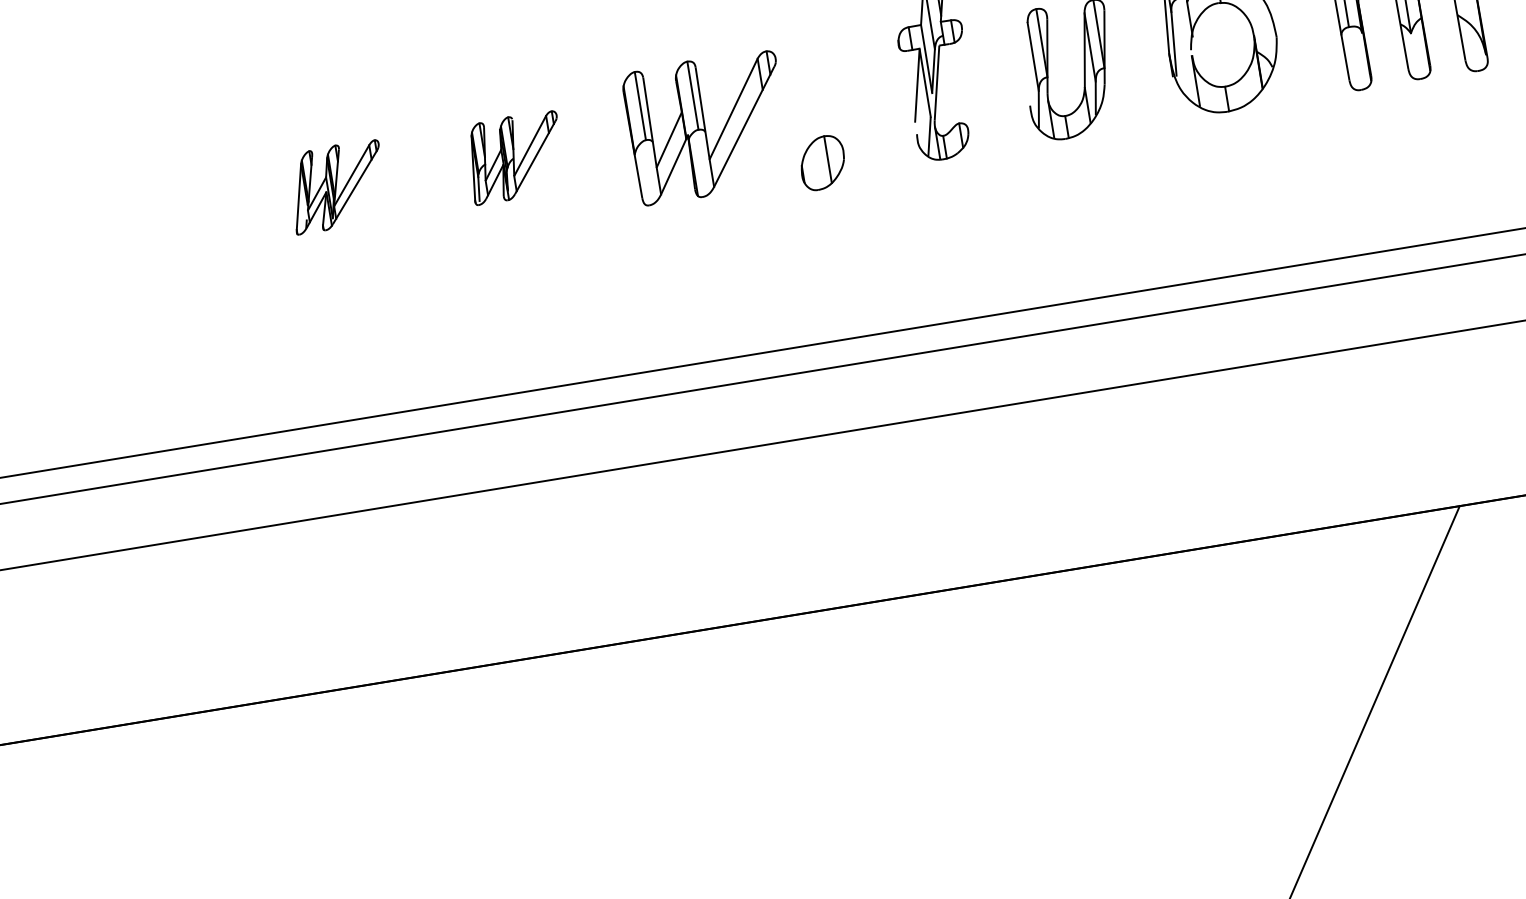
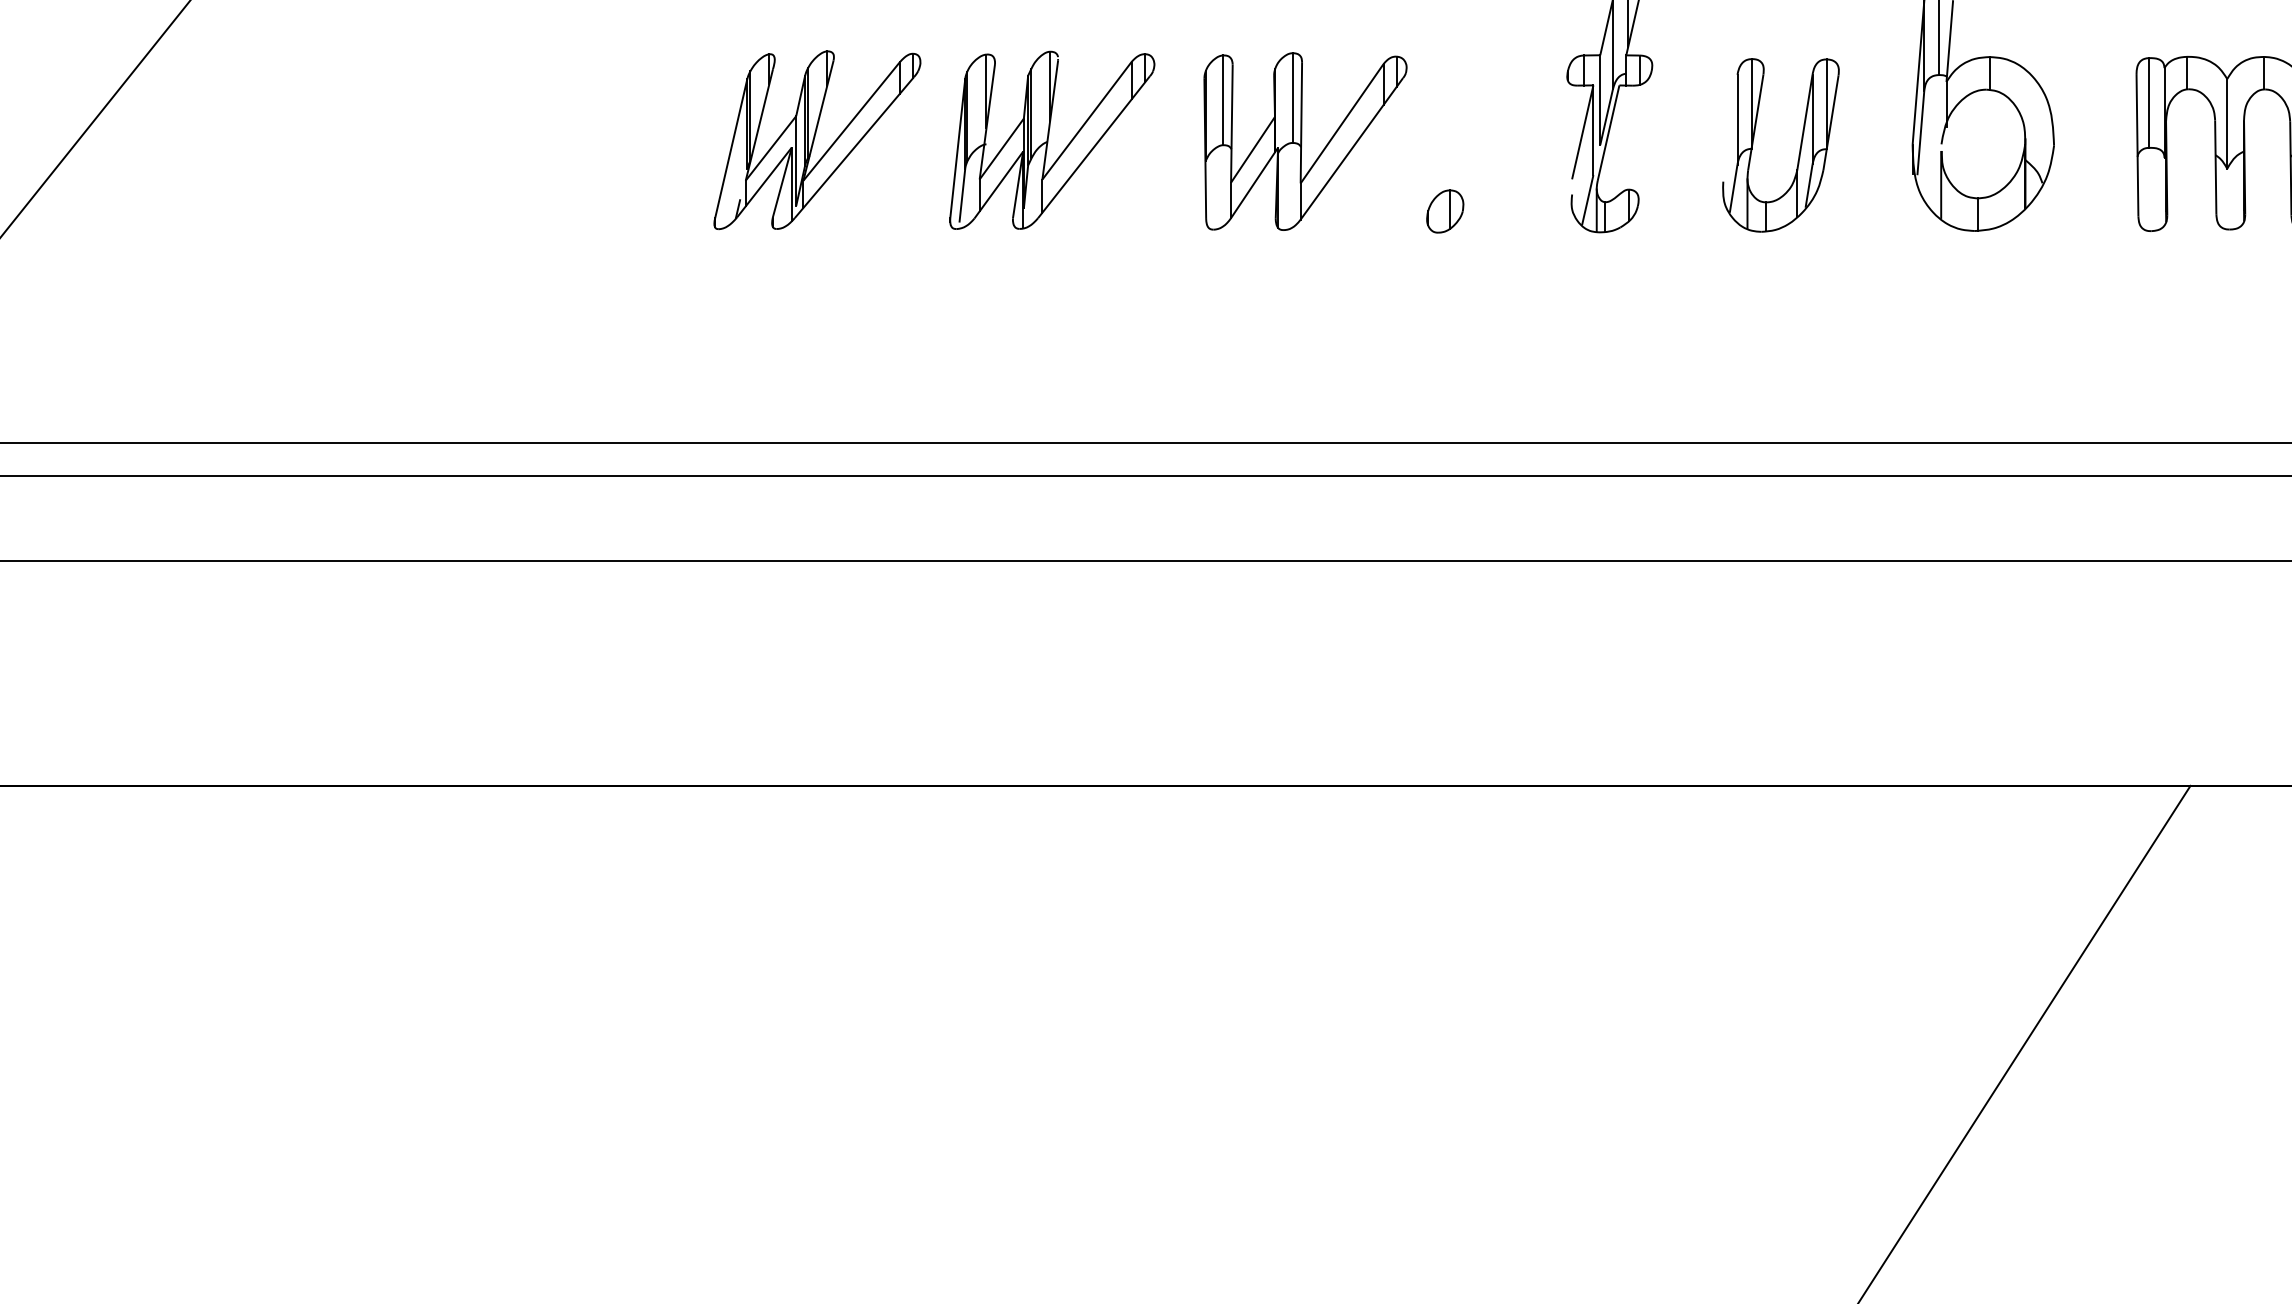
part: (515, 157) -> (1052, 139), size x1.67
part: (823, 162) -> (1445, 211), size x0.62
part: (337, 186) -> (817, 140), size x1.67

